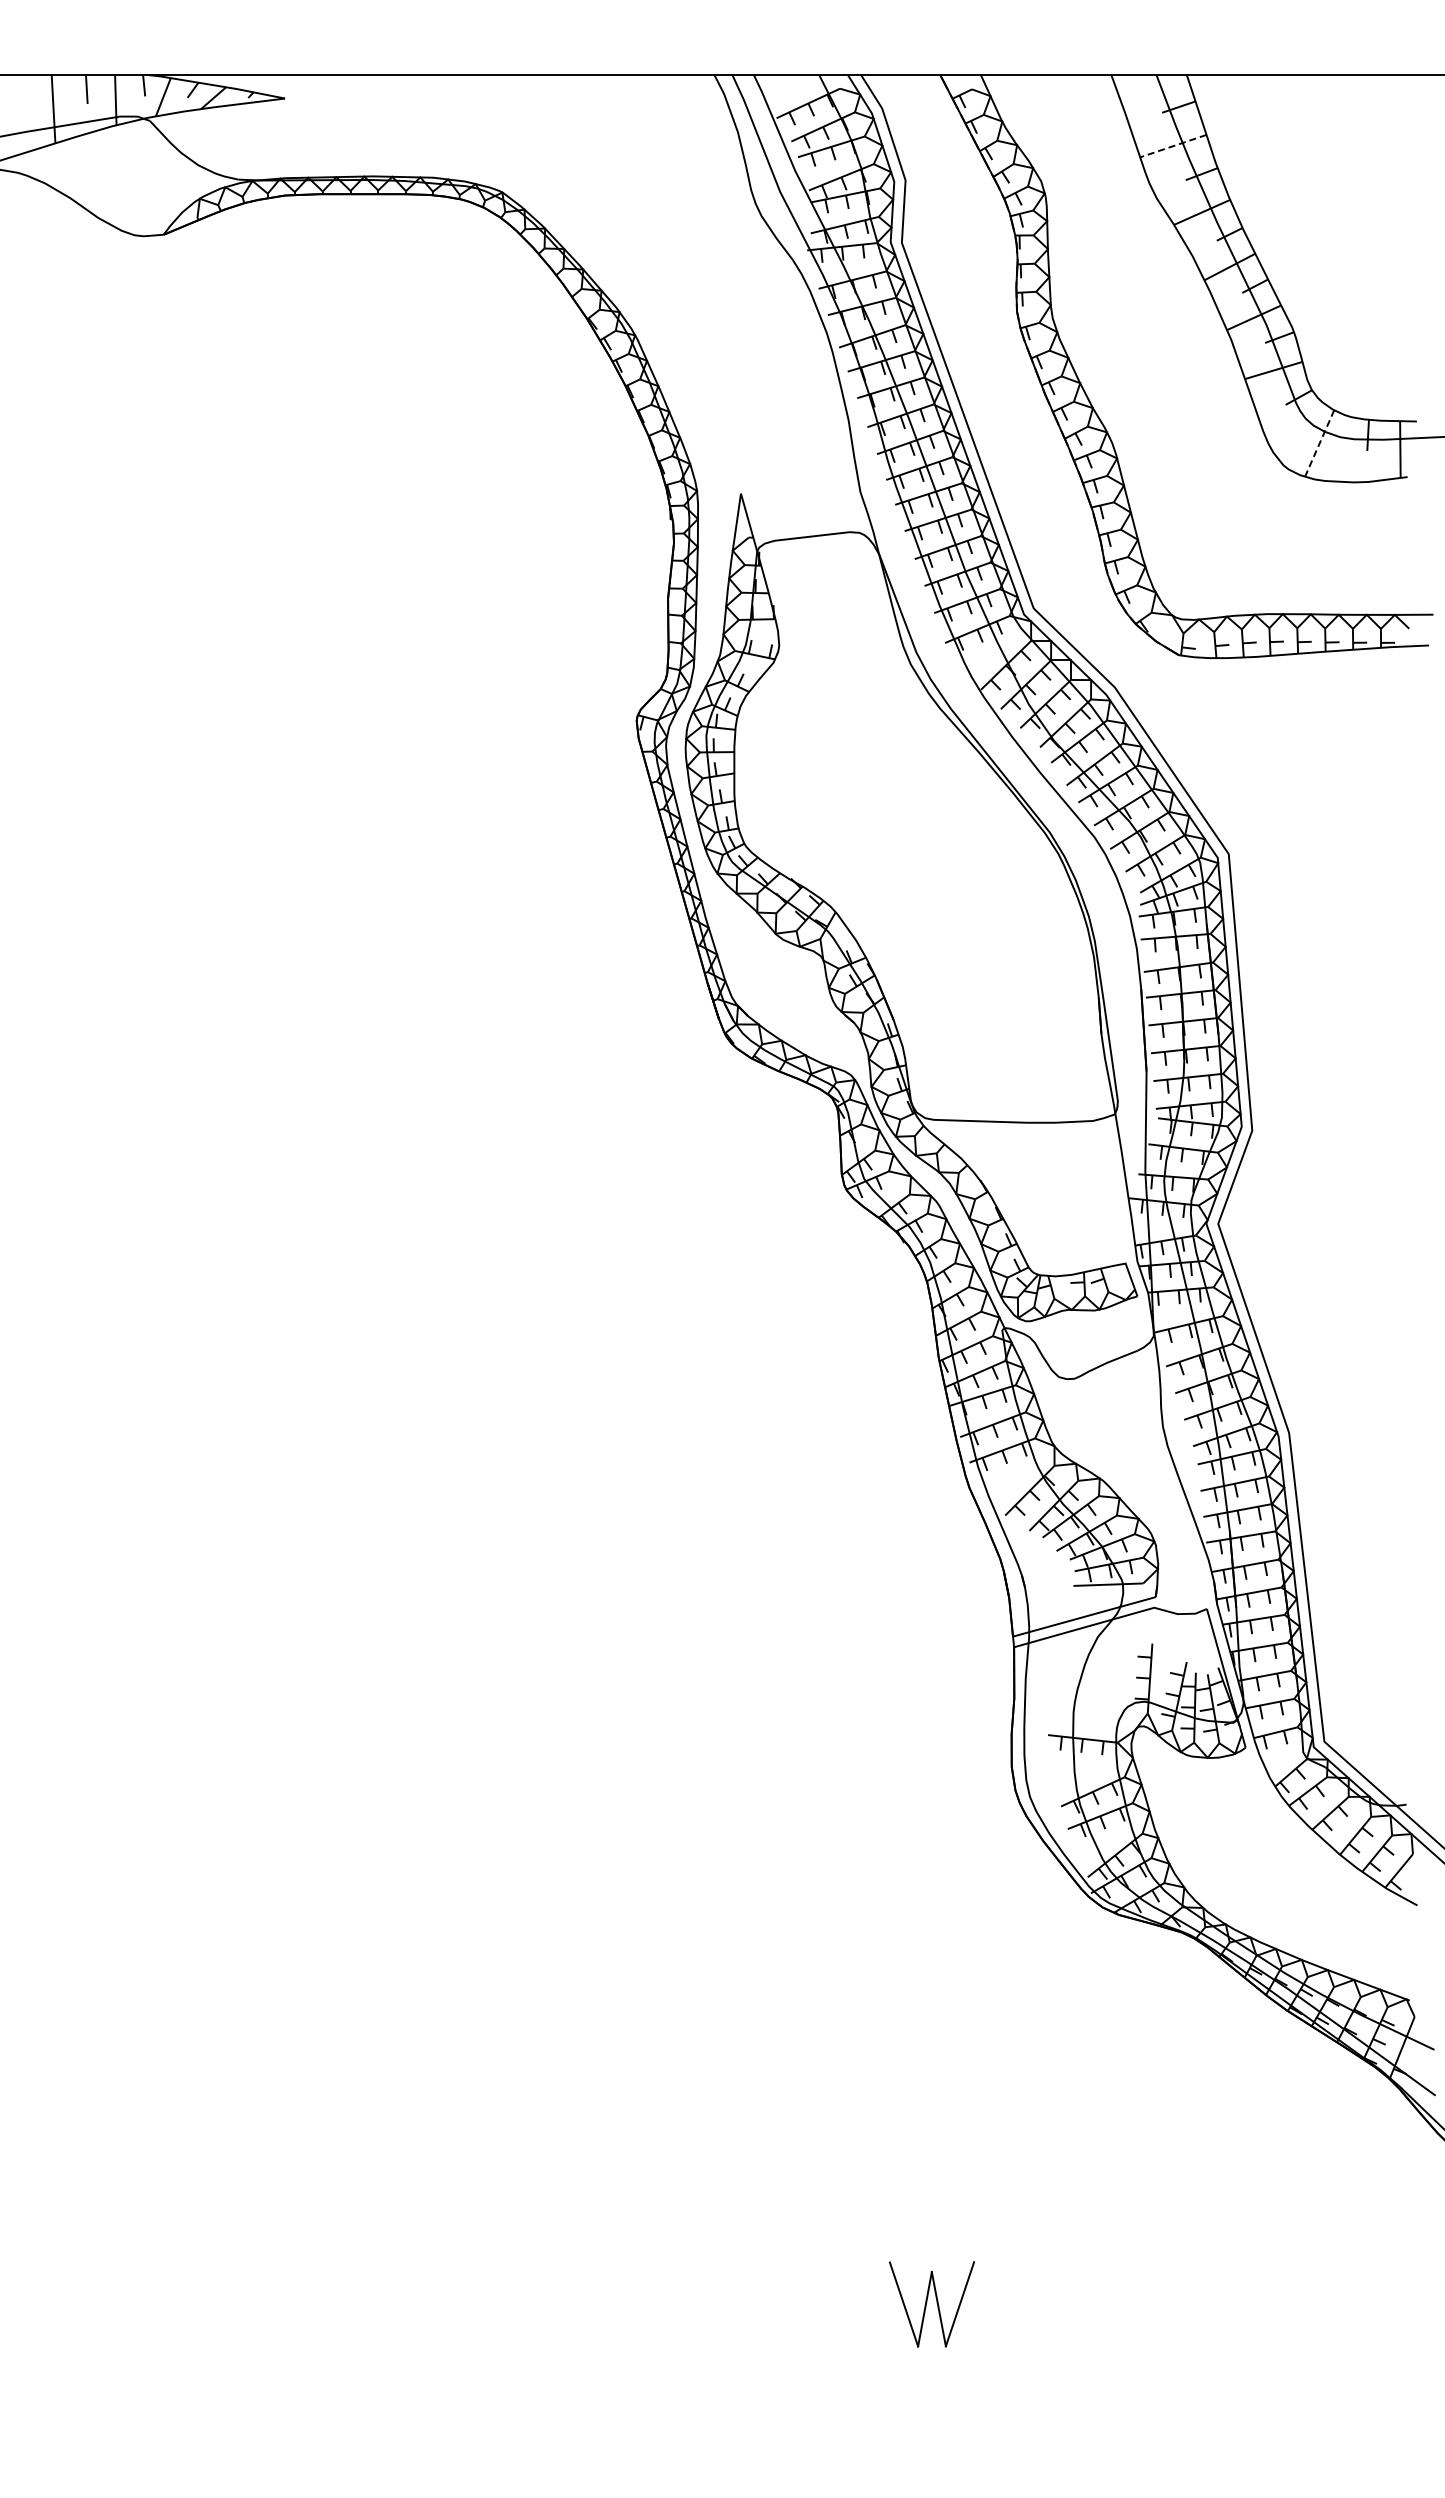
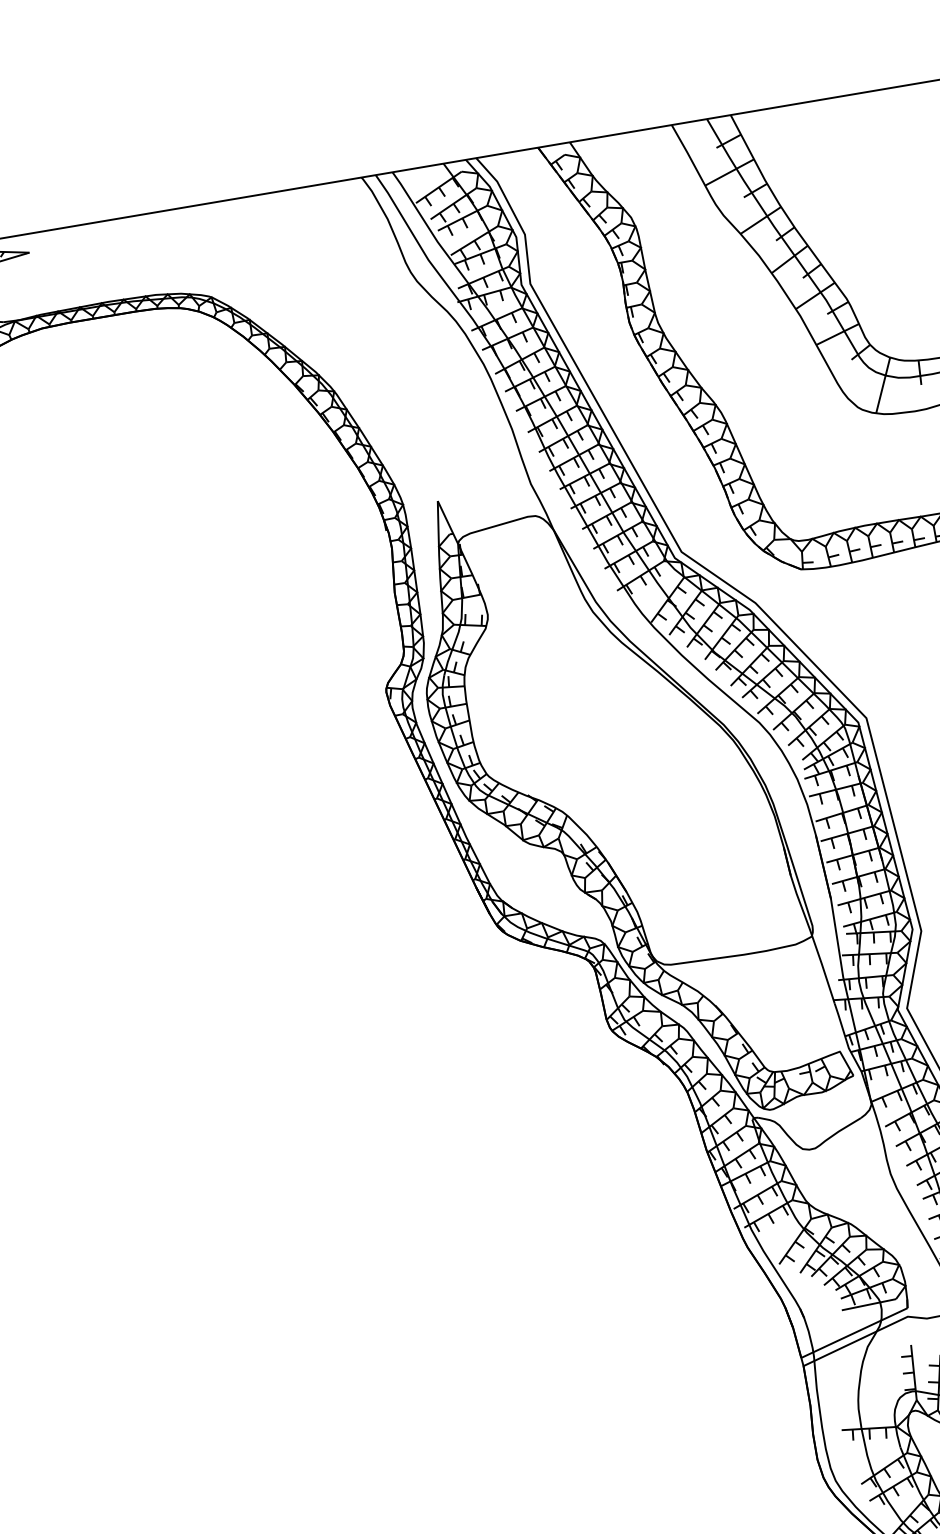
line: (1173, 146) -> (729, 172), dashed -> solid
line: (1319, 443) -> (883, 385), dashed -> solid

